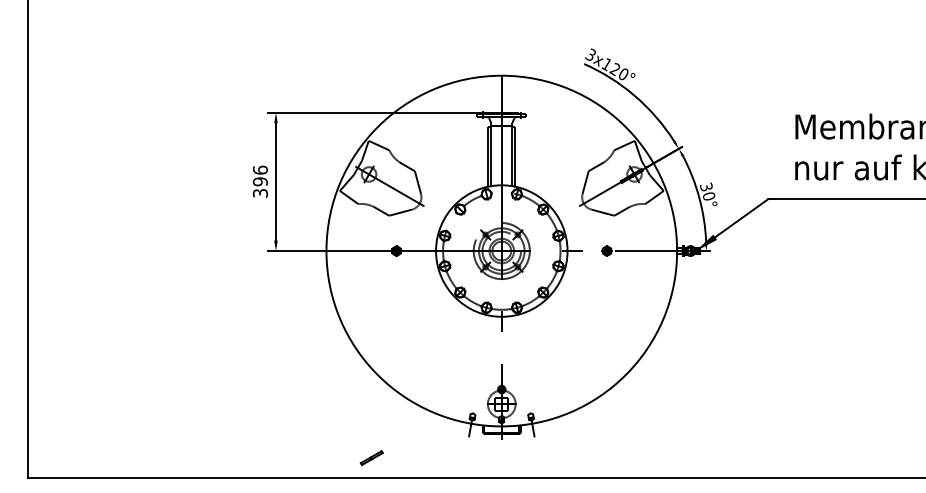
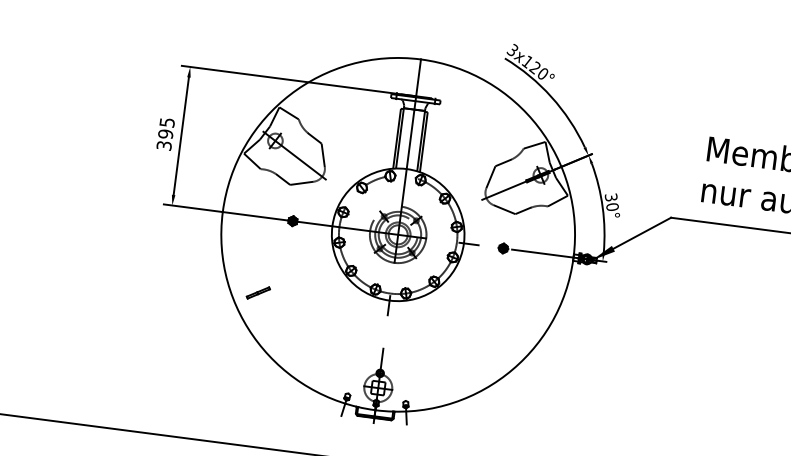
text: (259, 169) -> (166, 121), 396 -> 395
part: (371, 458) -> (258, 293), moved

